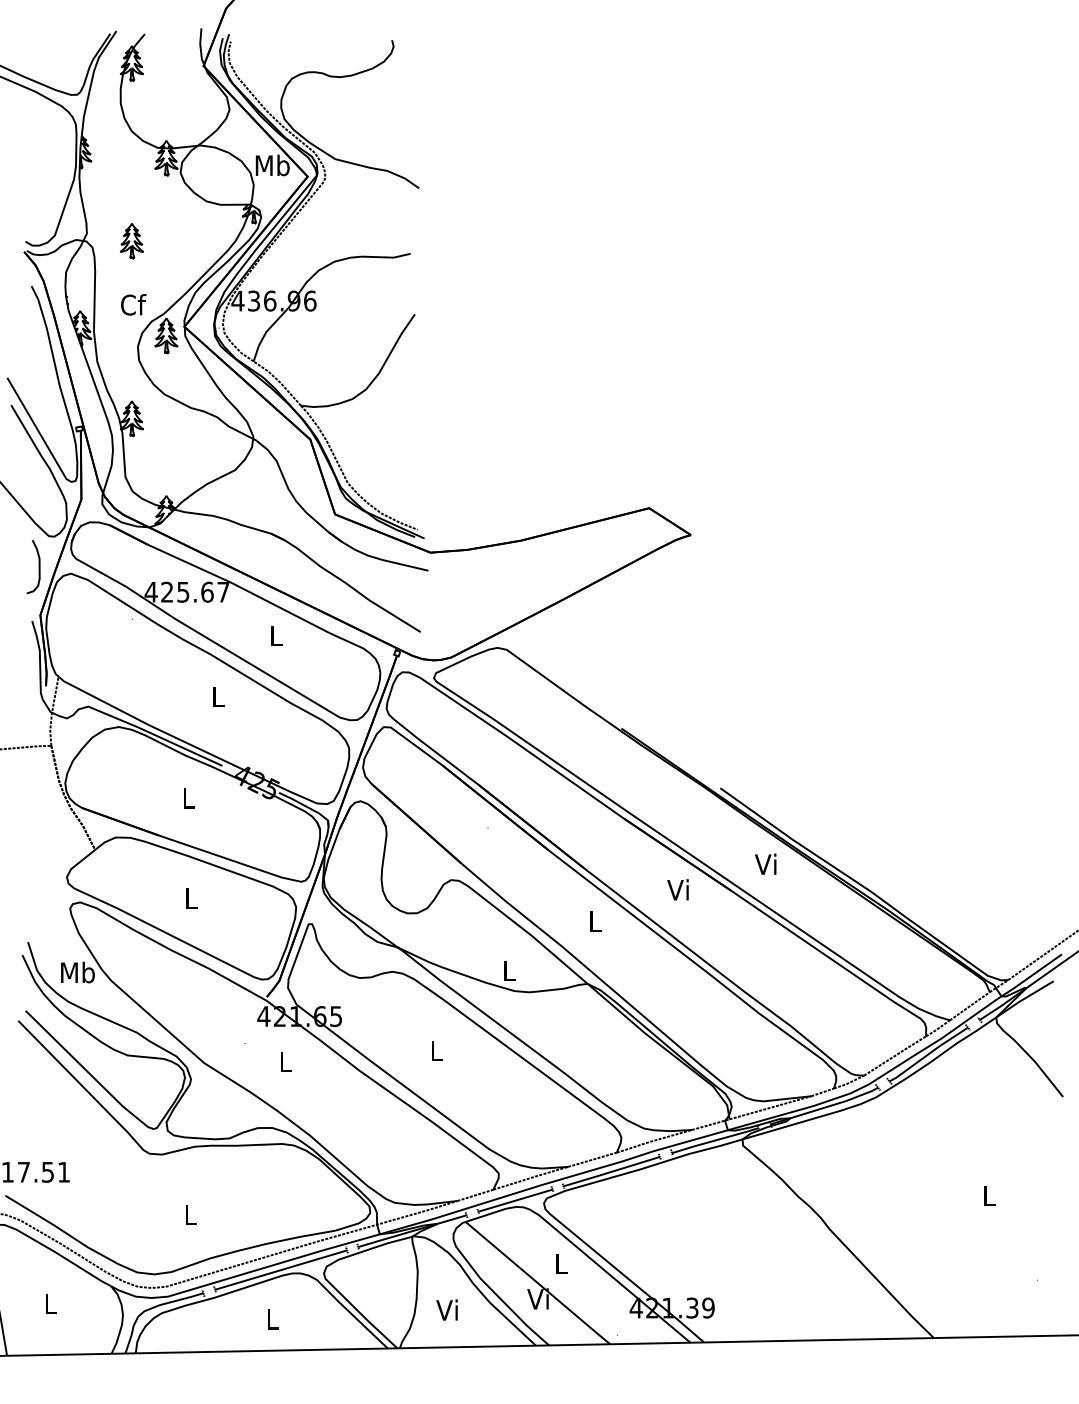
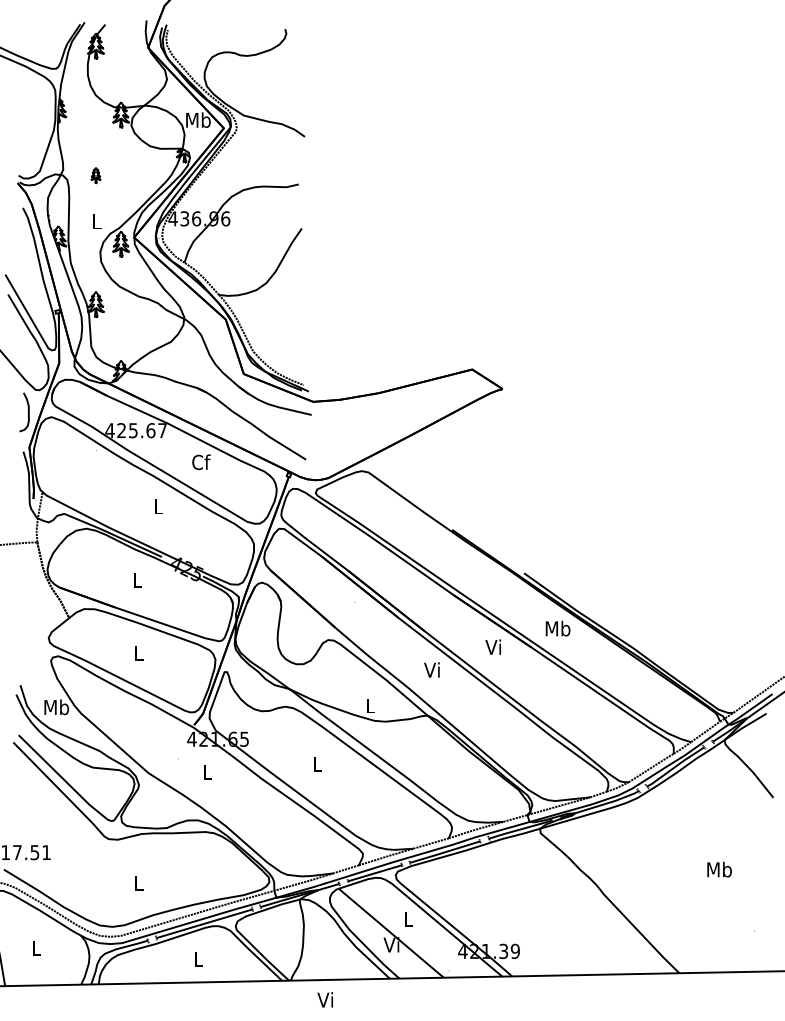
part: (131, 241) -> (95, 175), size x0.6
text: (133, 304) -> (97, 221), Cf -> L
text: (276, 636) -> (201, 462), L -> Cf
text: (766, 864) -> (557, 628), Vi -> Mb
text: (593, 920) -> (431, 669), L -> Vi
text: (988, 1195) -> (719, 869), L -> Mb
text: (446, 1309) -> (324, 999), moved

